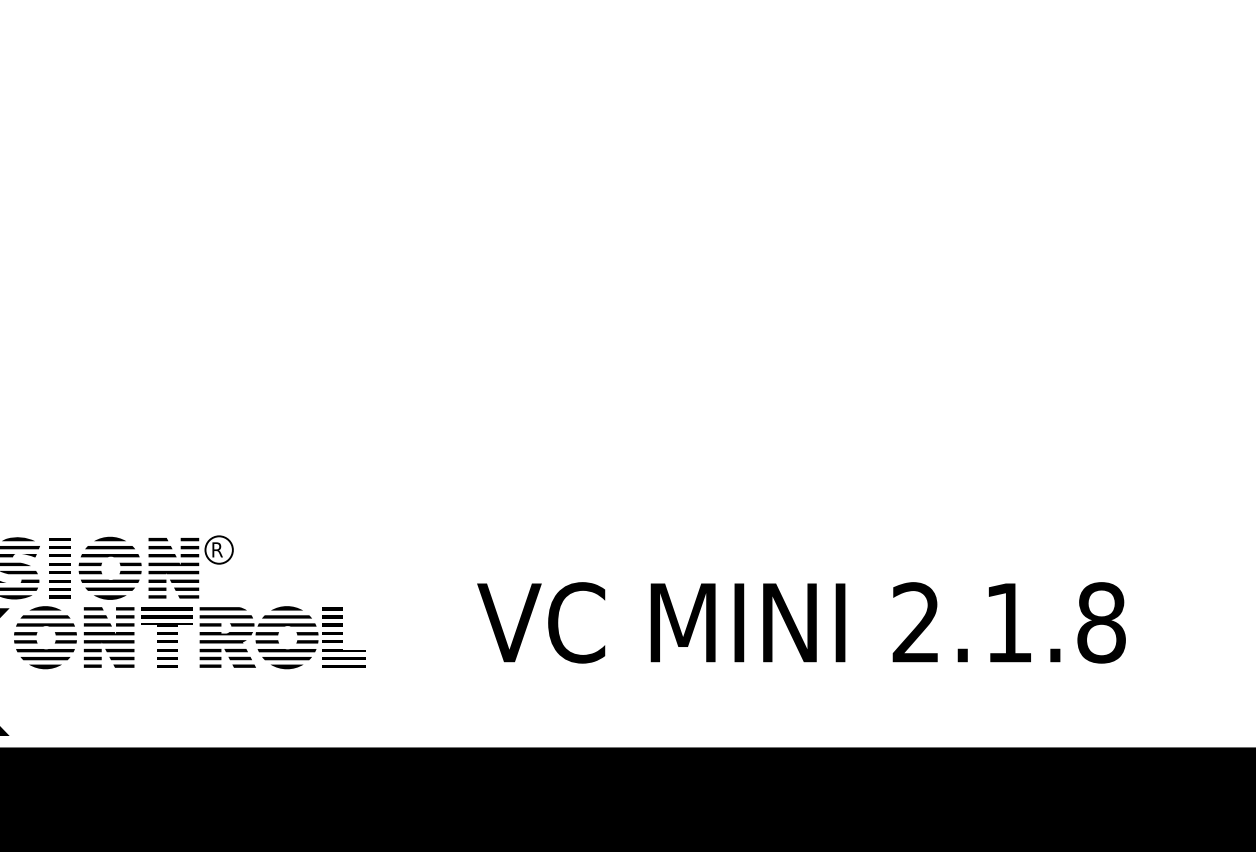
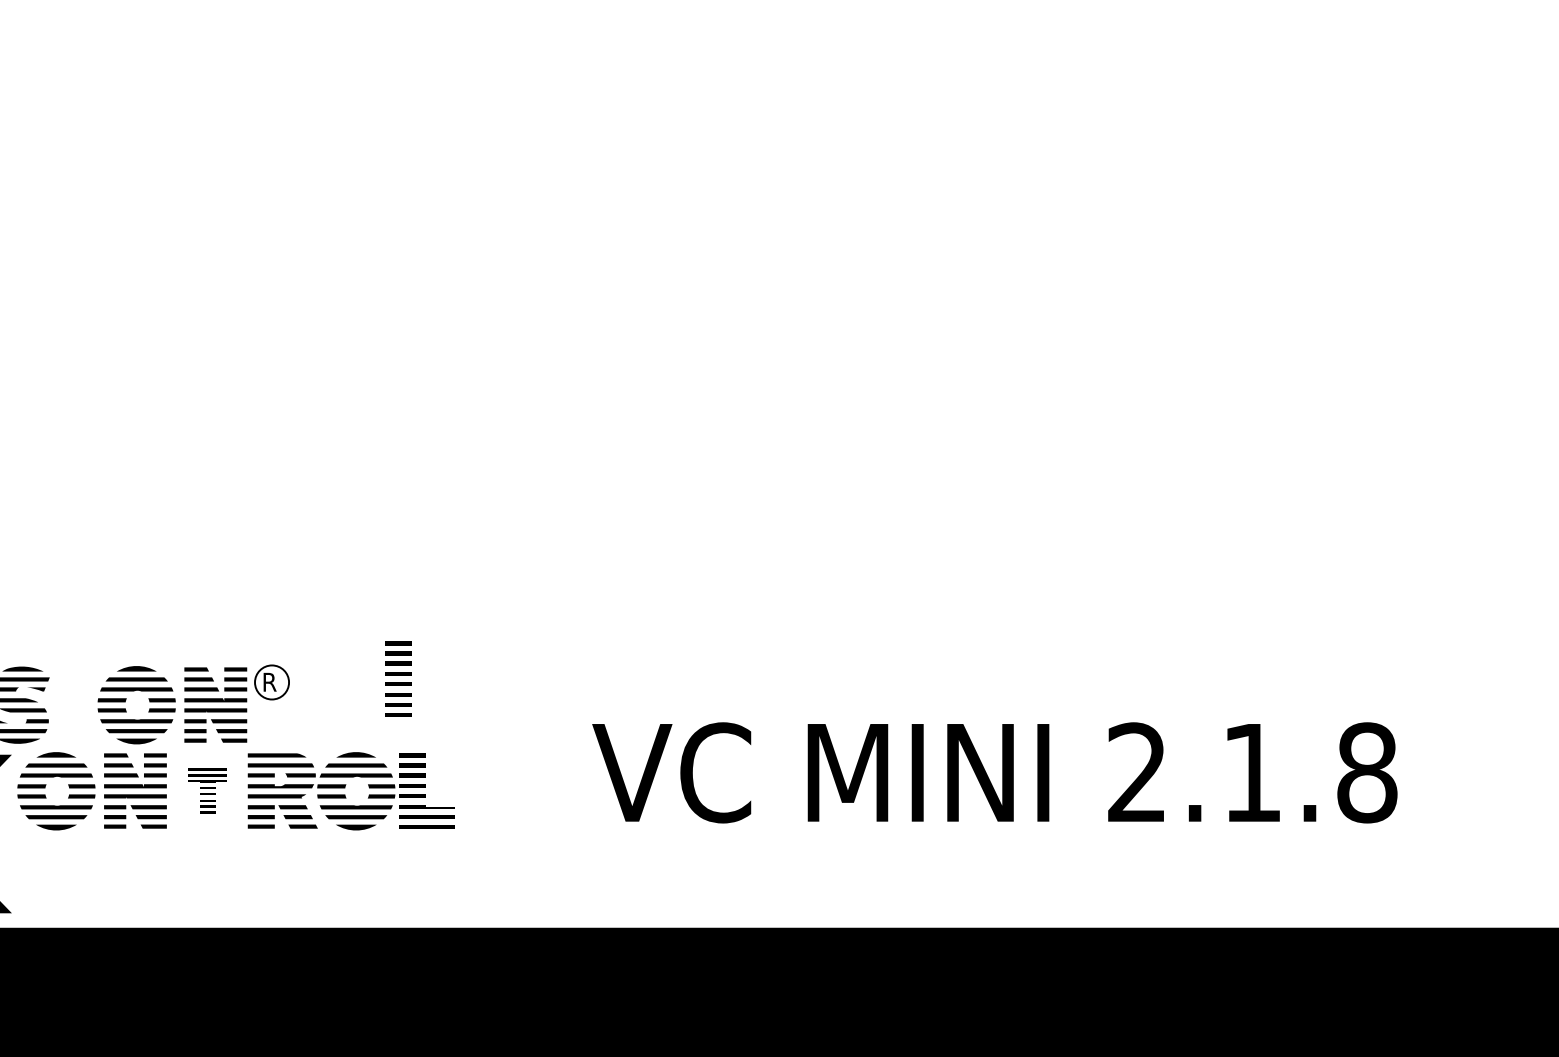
part: (60, 567) -> (398, 678), moved
part: (167, 637) -> (207, 790), size x0.6

